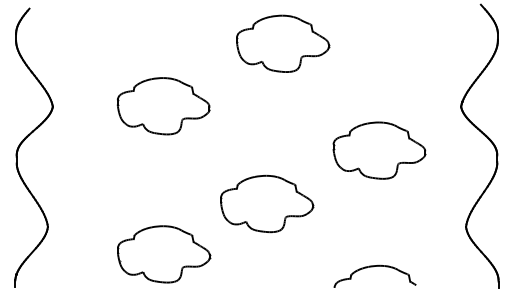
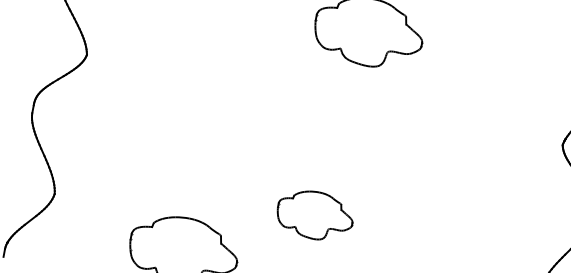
part: (163, 106) -> (215, 79), removed
part: (379, 150) -> (457, 177), removed
part: (267, 203) -> (315, 214), size x0.7

